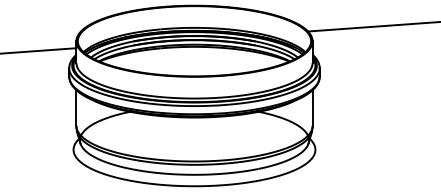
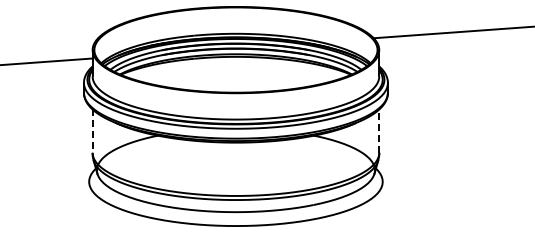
line: (76, 108) -> (92, 131), solid -> dashed
line: (312, 108) -> (379, 131), solid -> dashed

